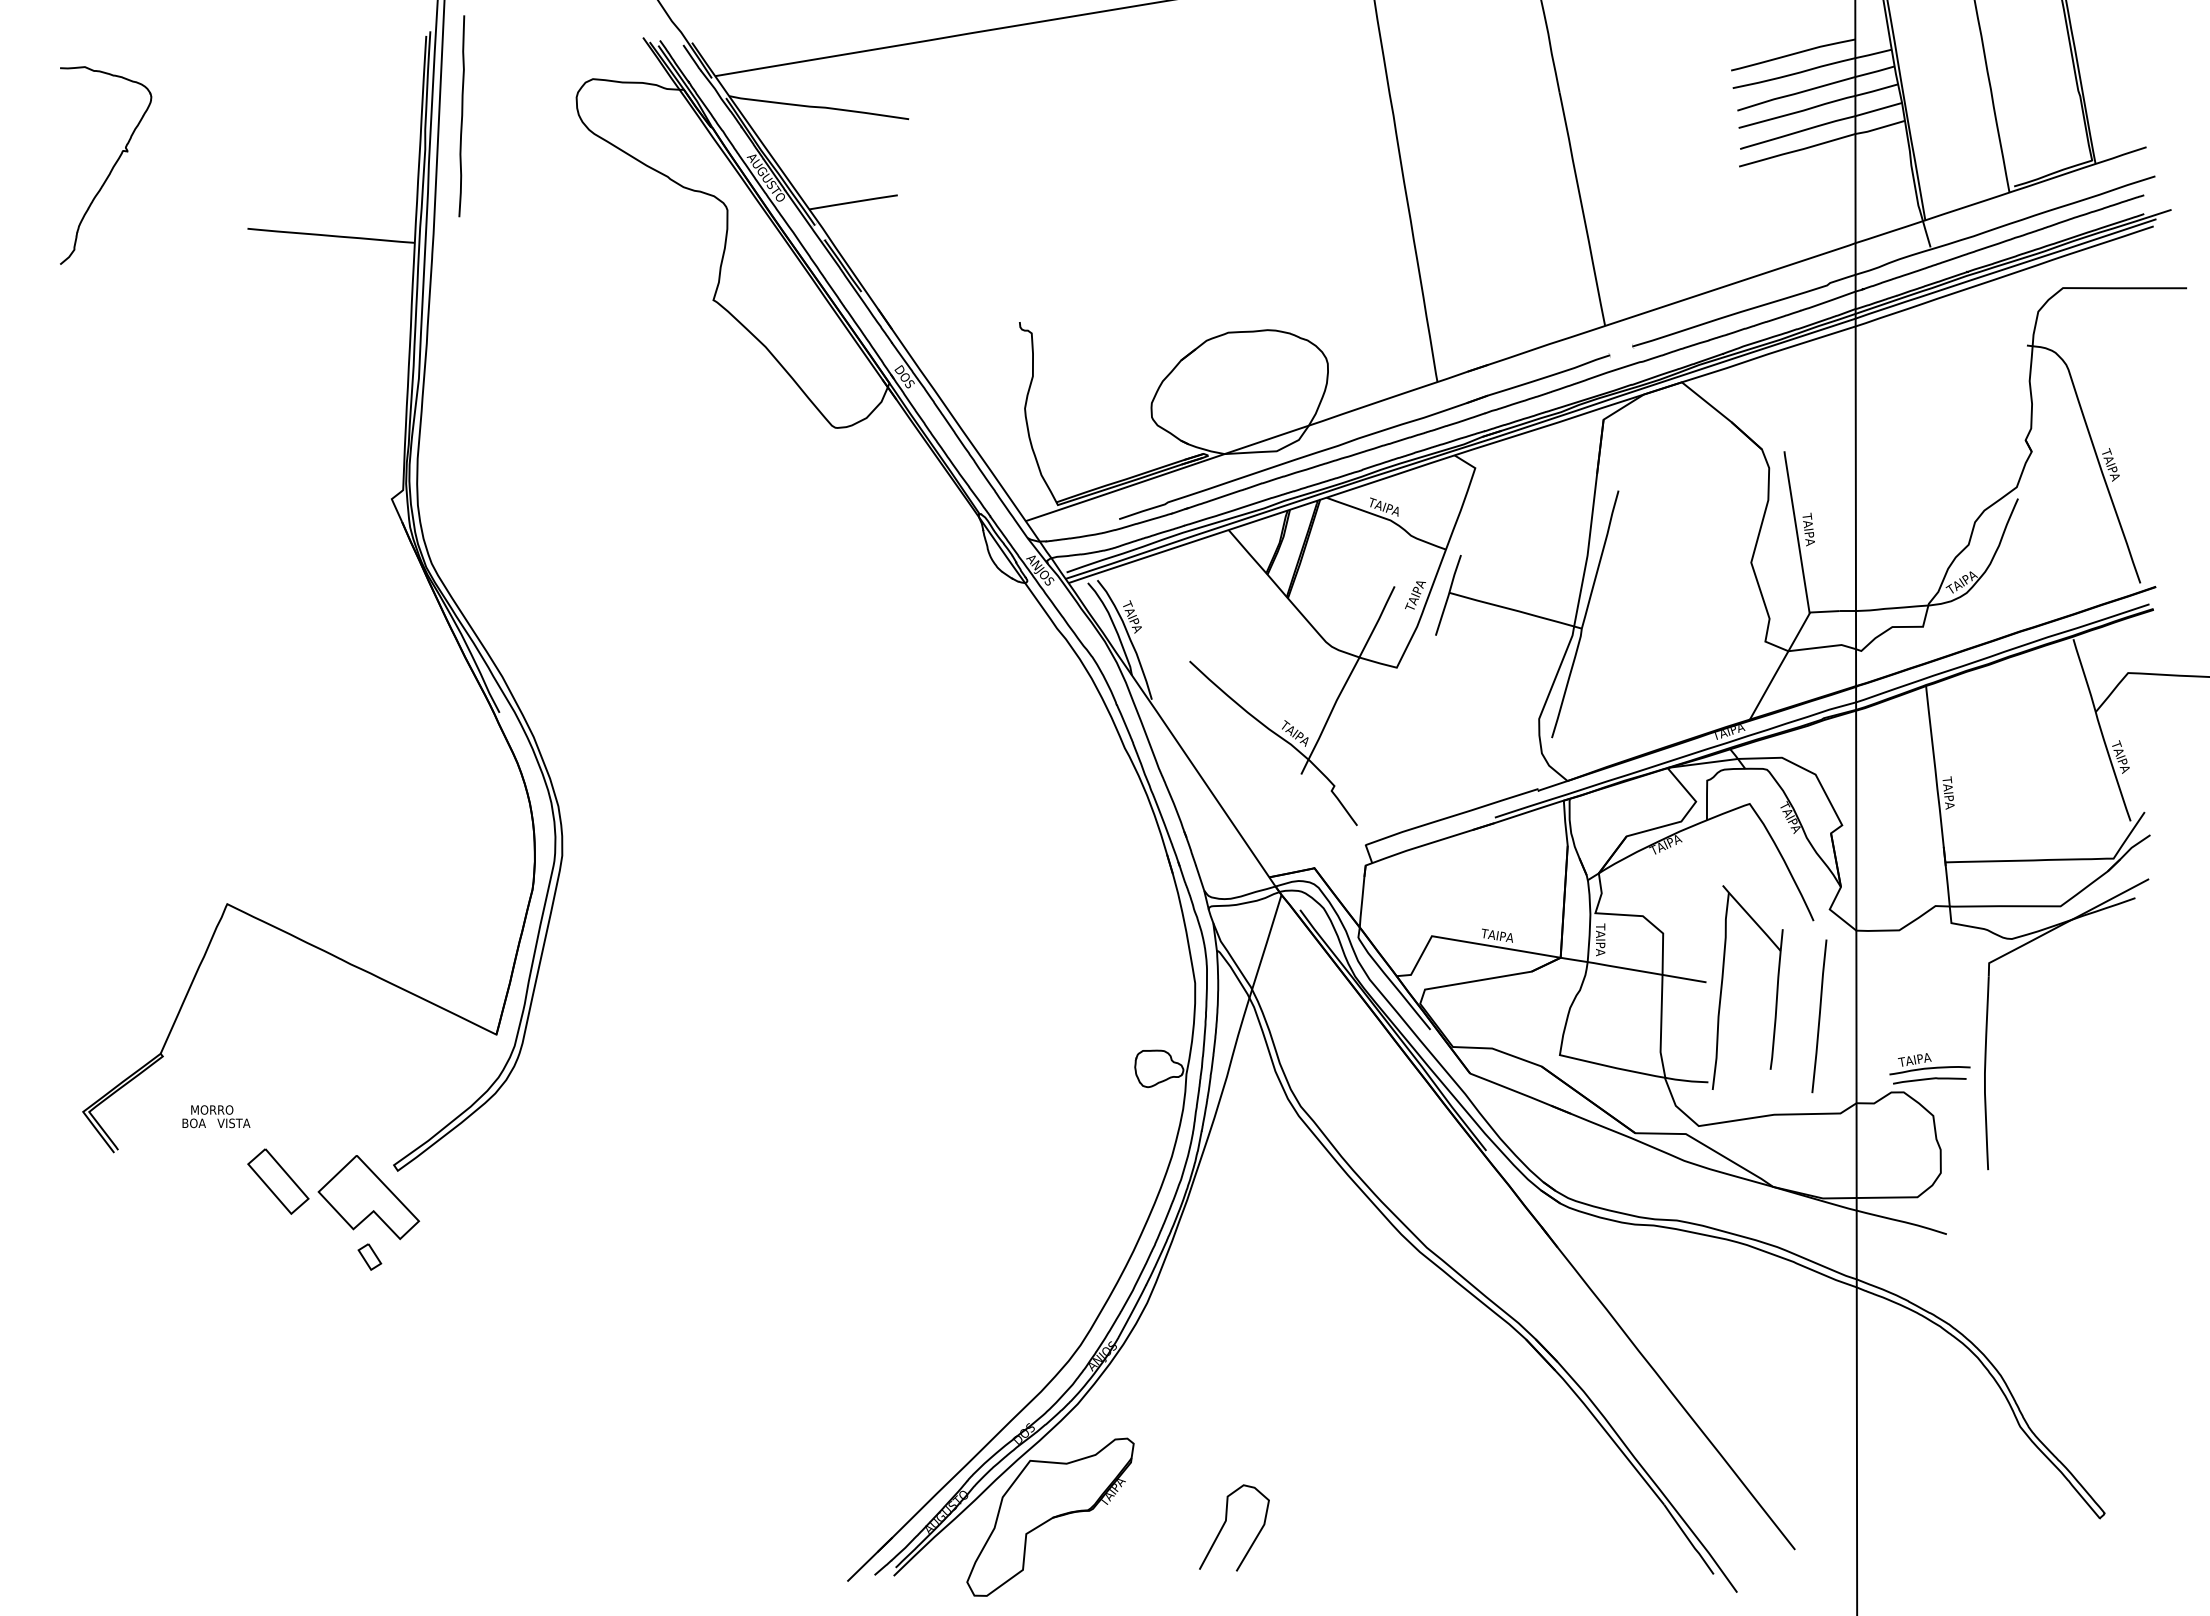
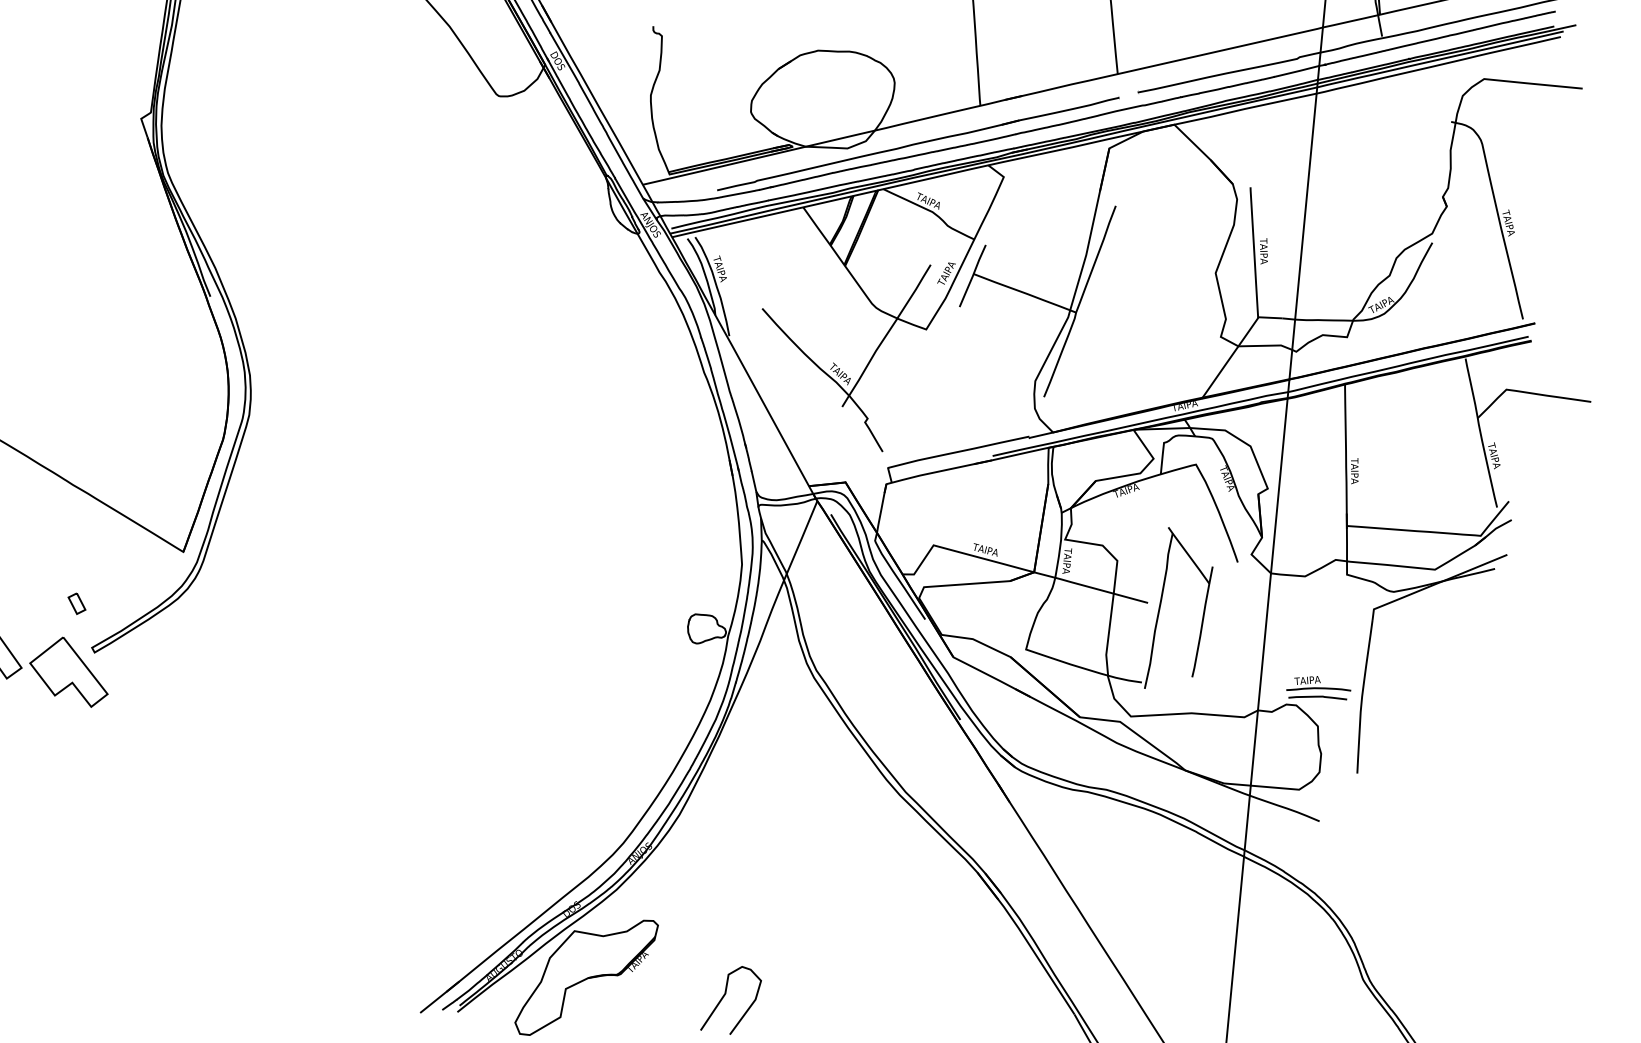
line: (1819, 1016) -> (1235, 638), removed
part: (369, 1256) -> (76, 603), moved

